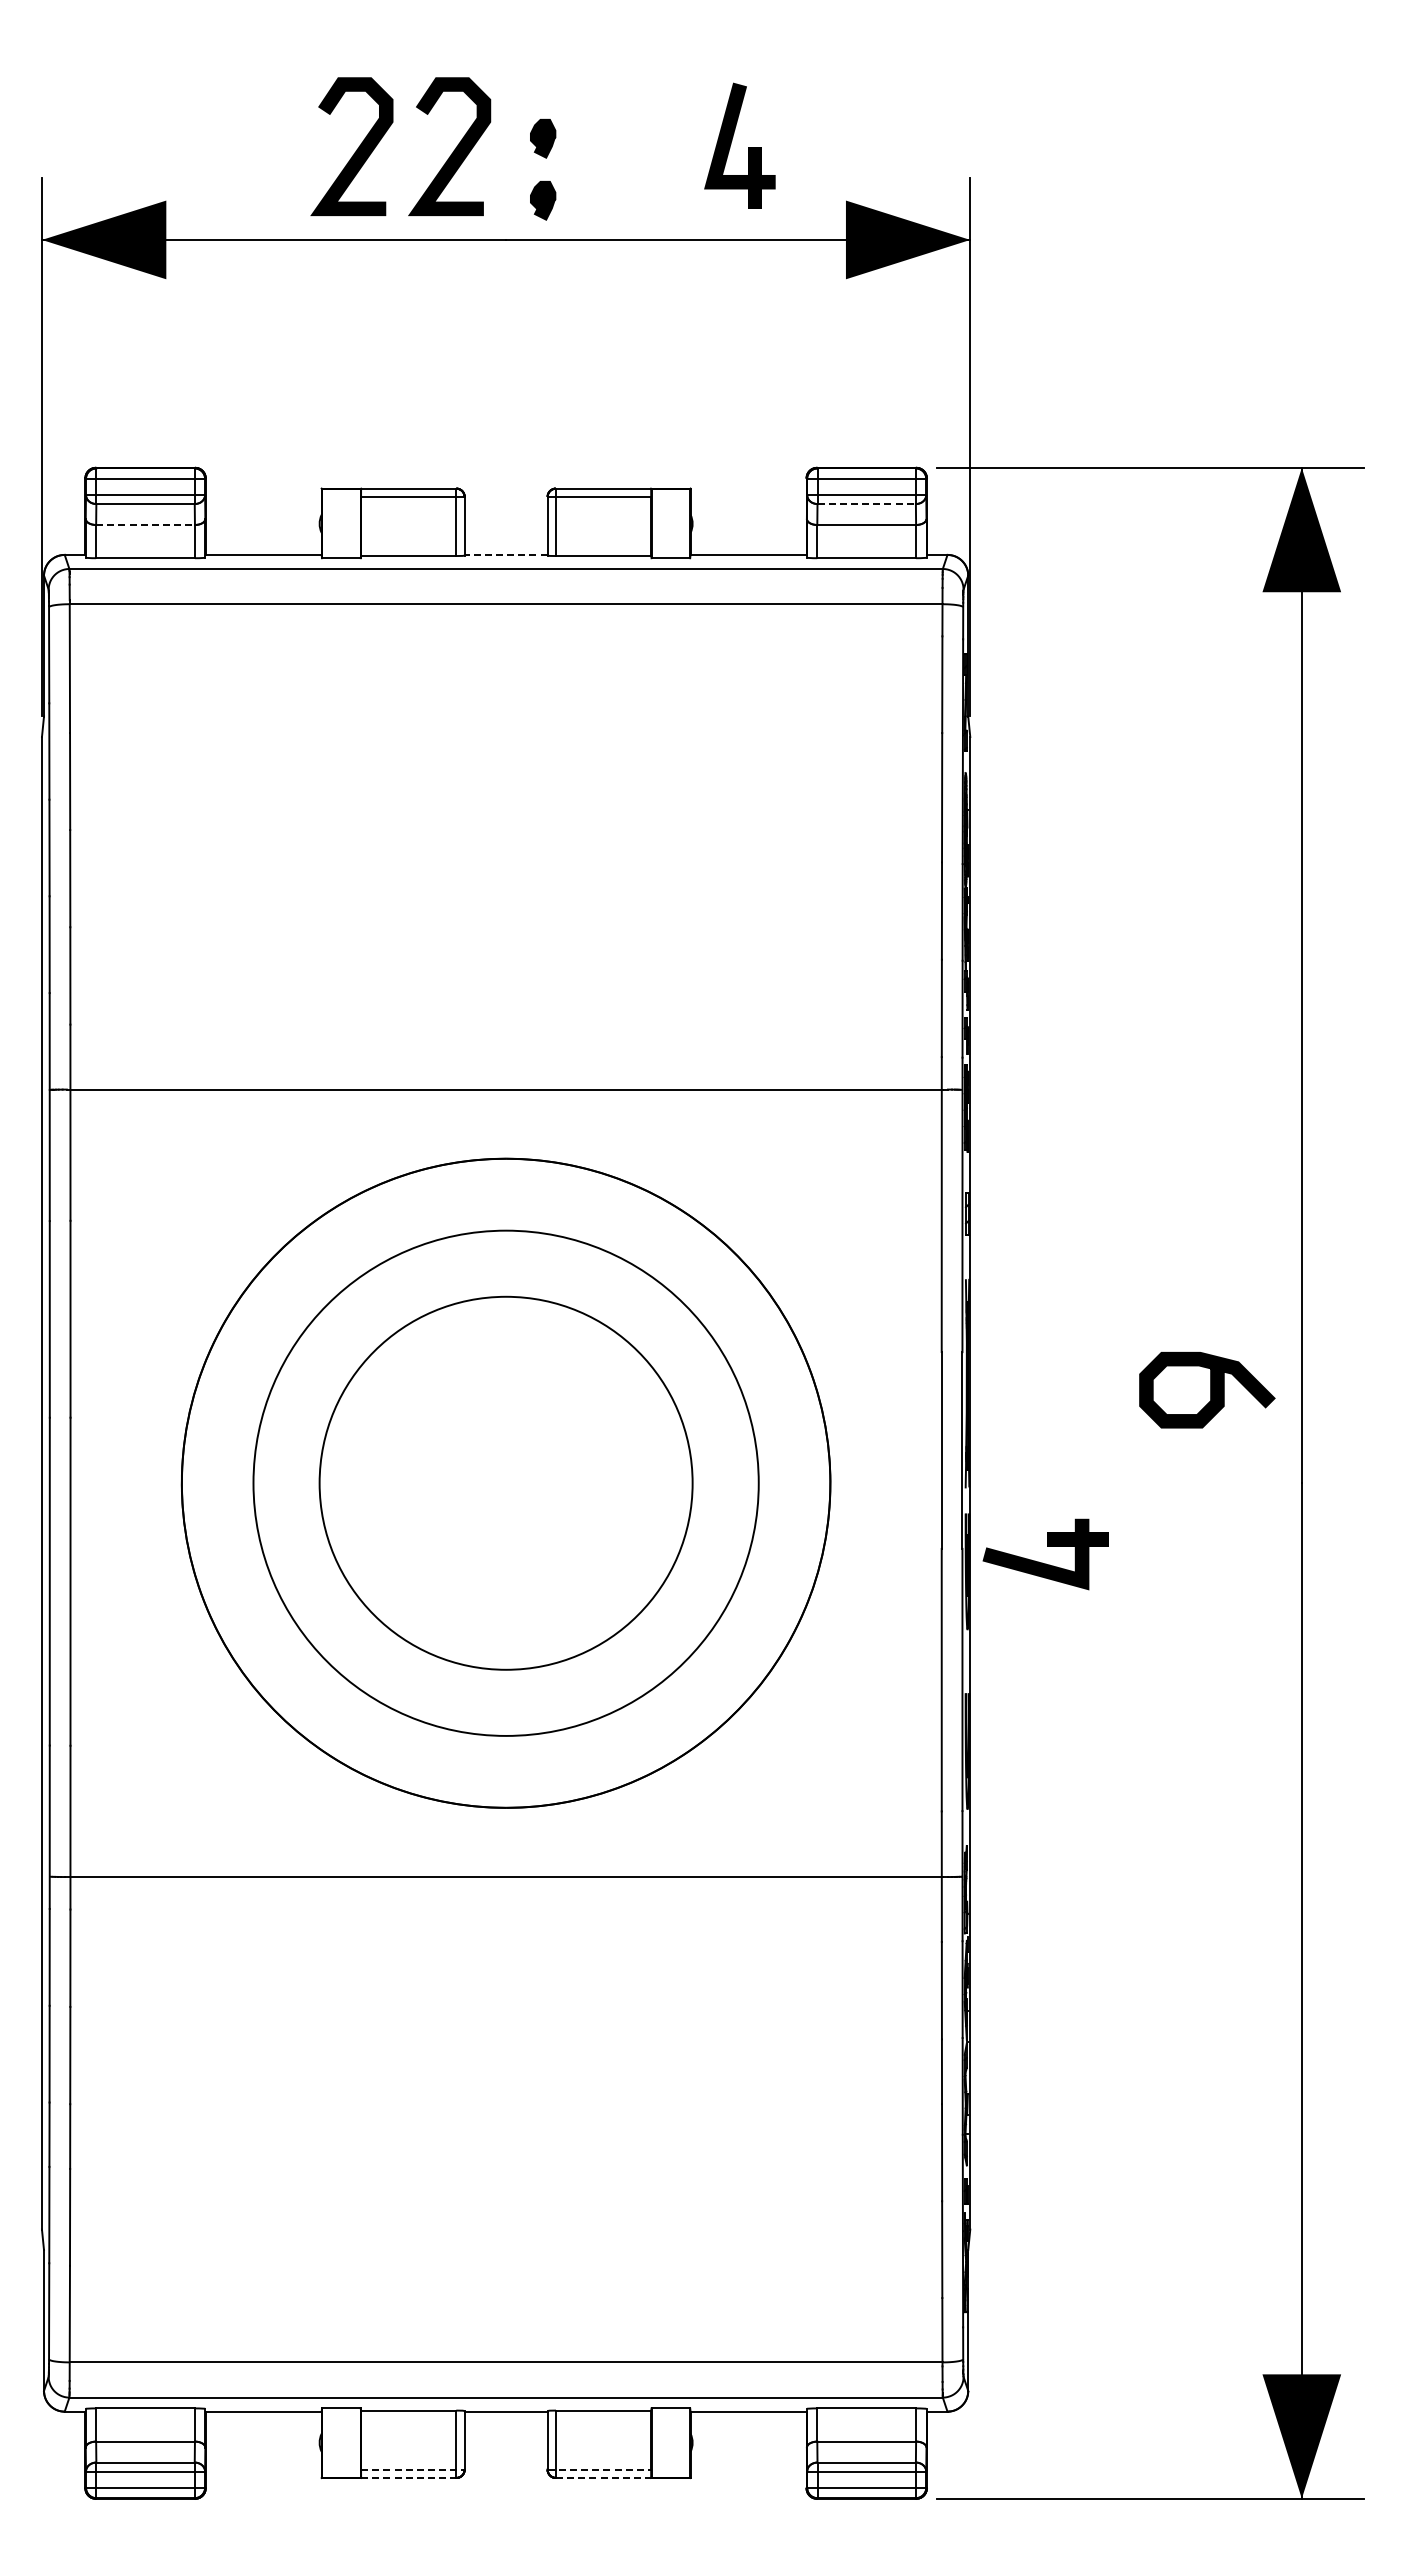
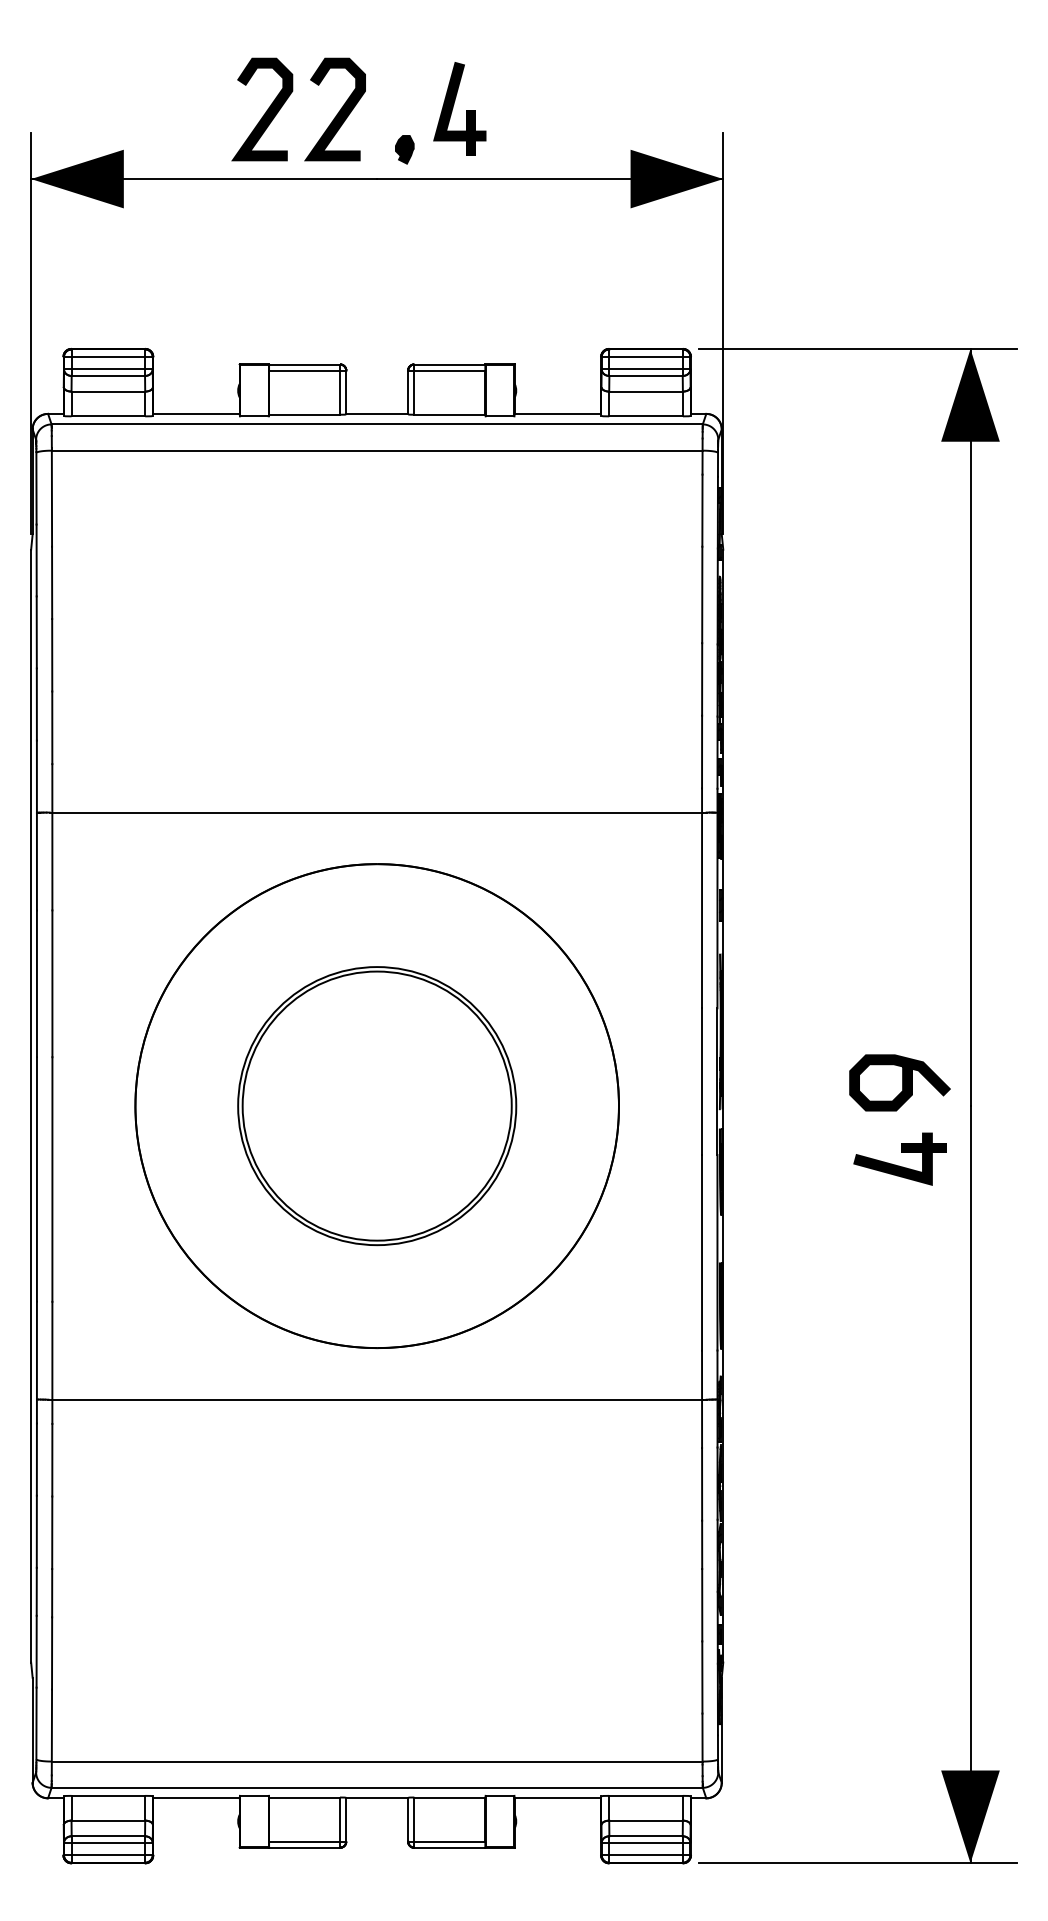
part: (543, 138) -> (405, 103), removed
part: (732, 141) -> (454, 105), moved
line: (867, 504) -> (646, 376), dashed -> solid
line: (146, 524) -> (109, 391), dashed -> solid
line: (505, 554) -> (376, 413), dashed -> solid
curve: (1210, 1390) -> (902, 1083), moved
circle: (505, 1482) -> (376, 1105), size x0.71
part: (1047, 1546) -> (901, 1153), moved
line: (412, 2469) -> (307, 1841), dashed -> solid
line: (599, 2469) -> (446, 1841), dashed -> solid
line: (408, 2477) -> (304, 1847), dashed -> solid
line: (603, 2477) -> (449, 1847), dashed -> solid

